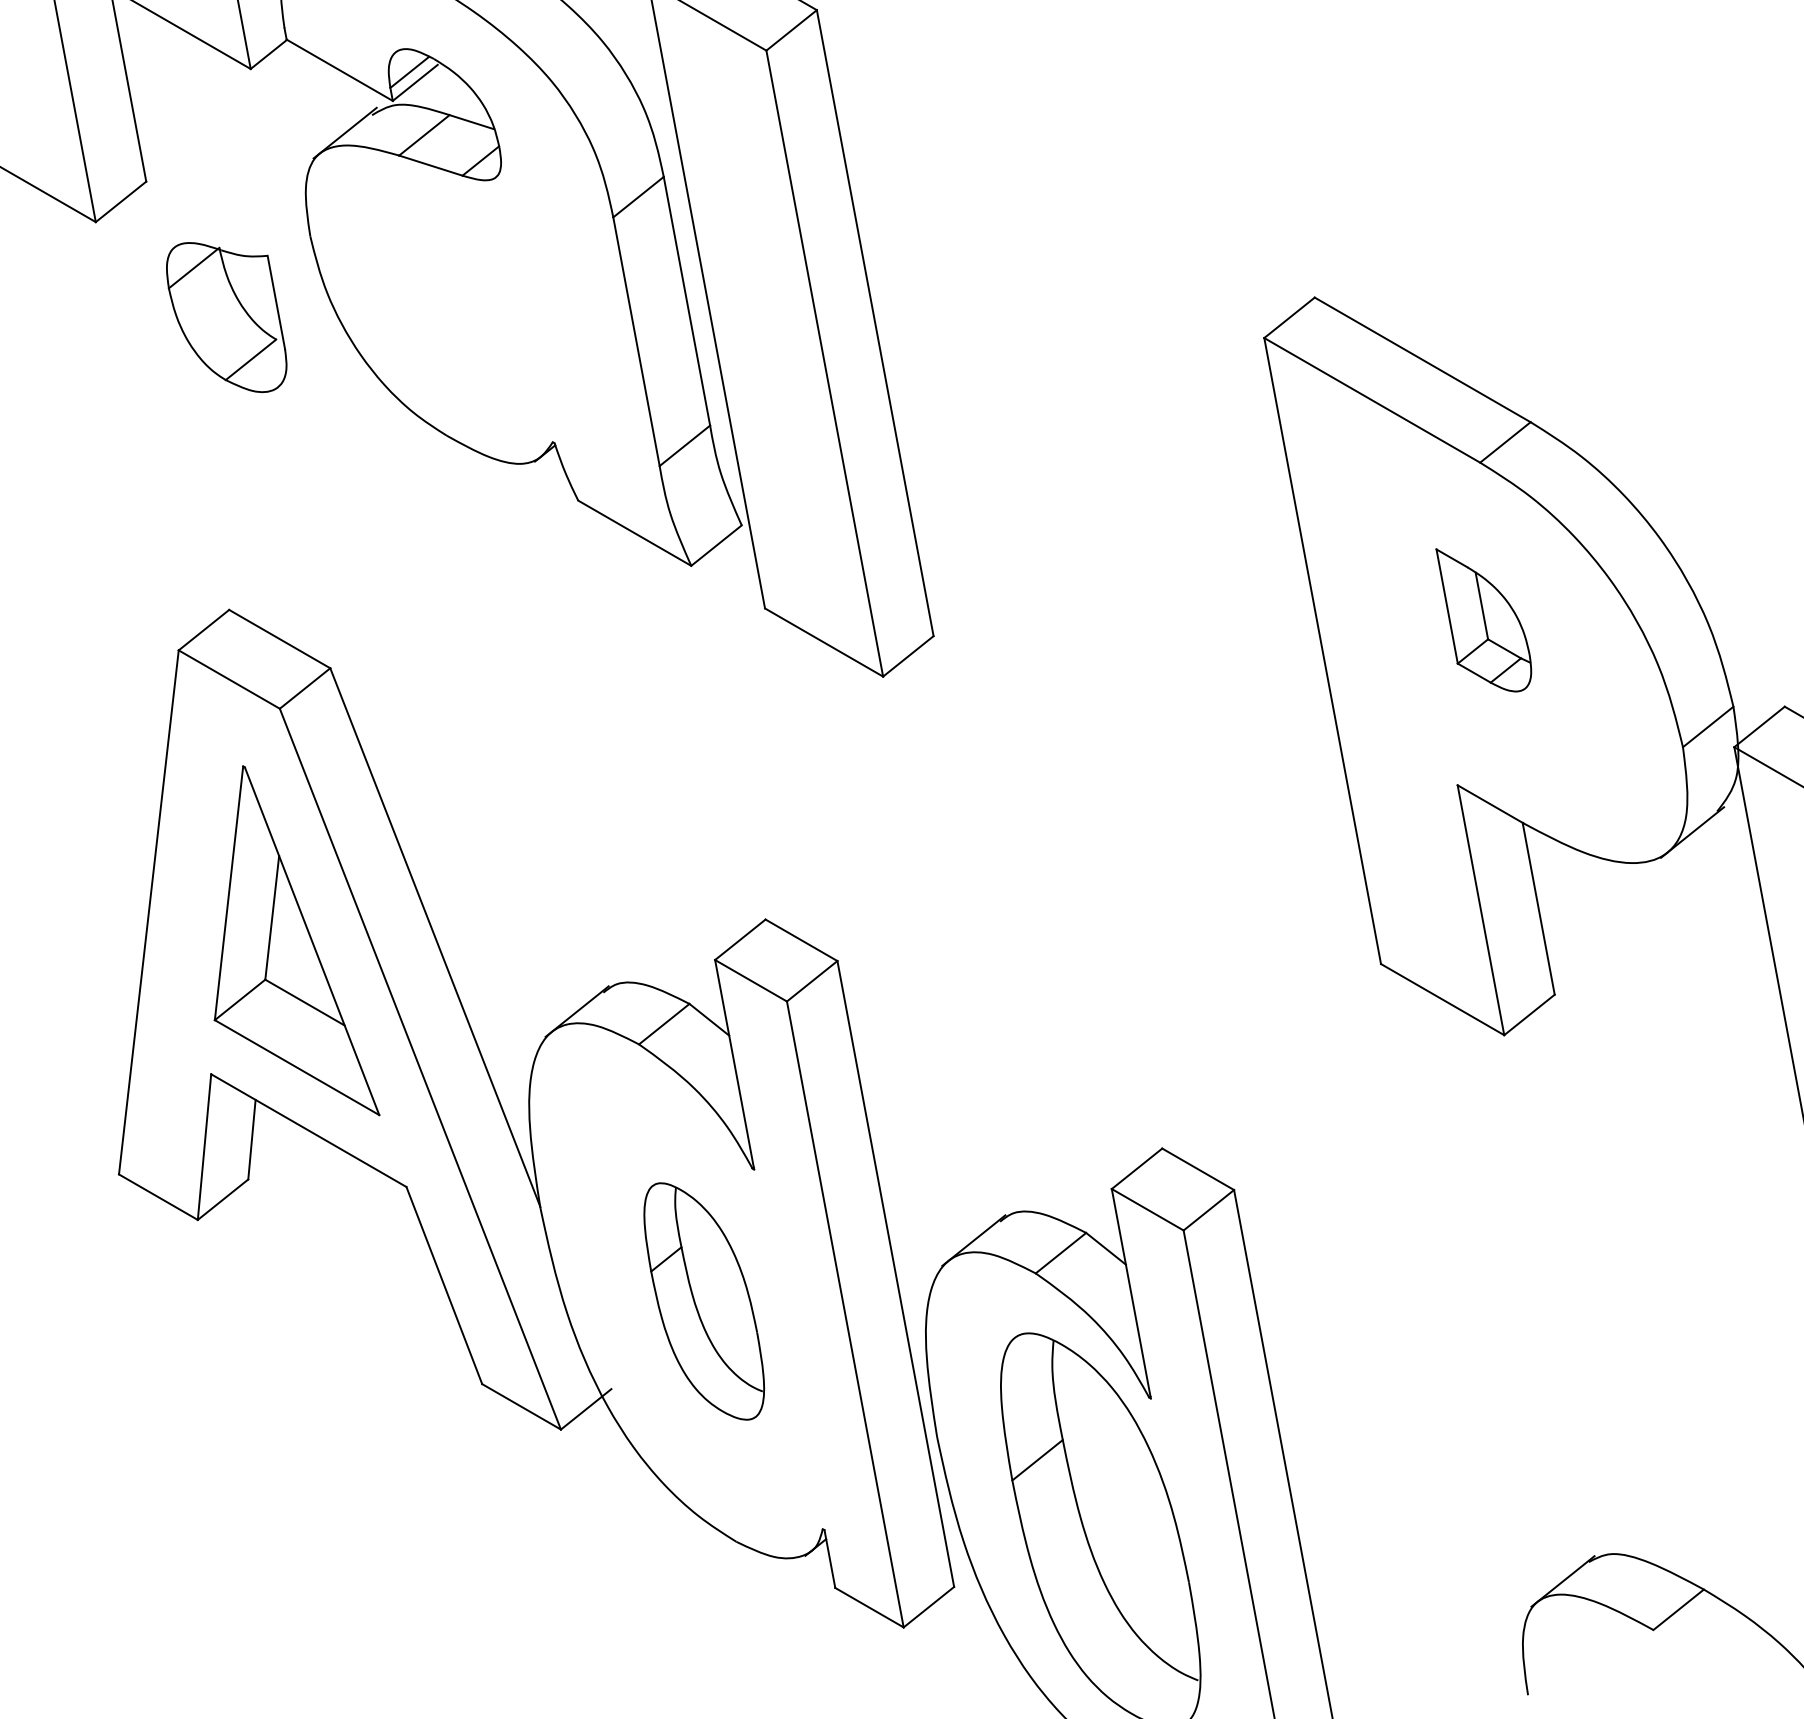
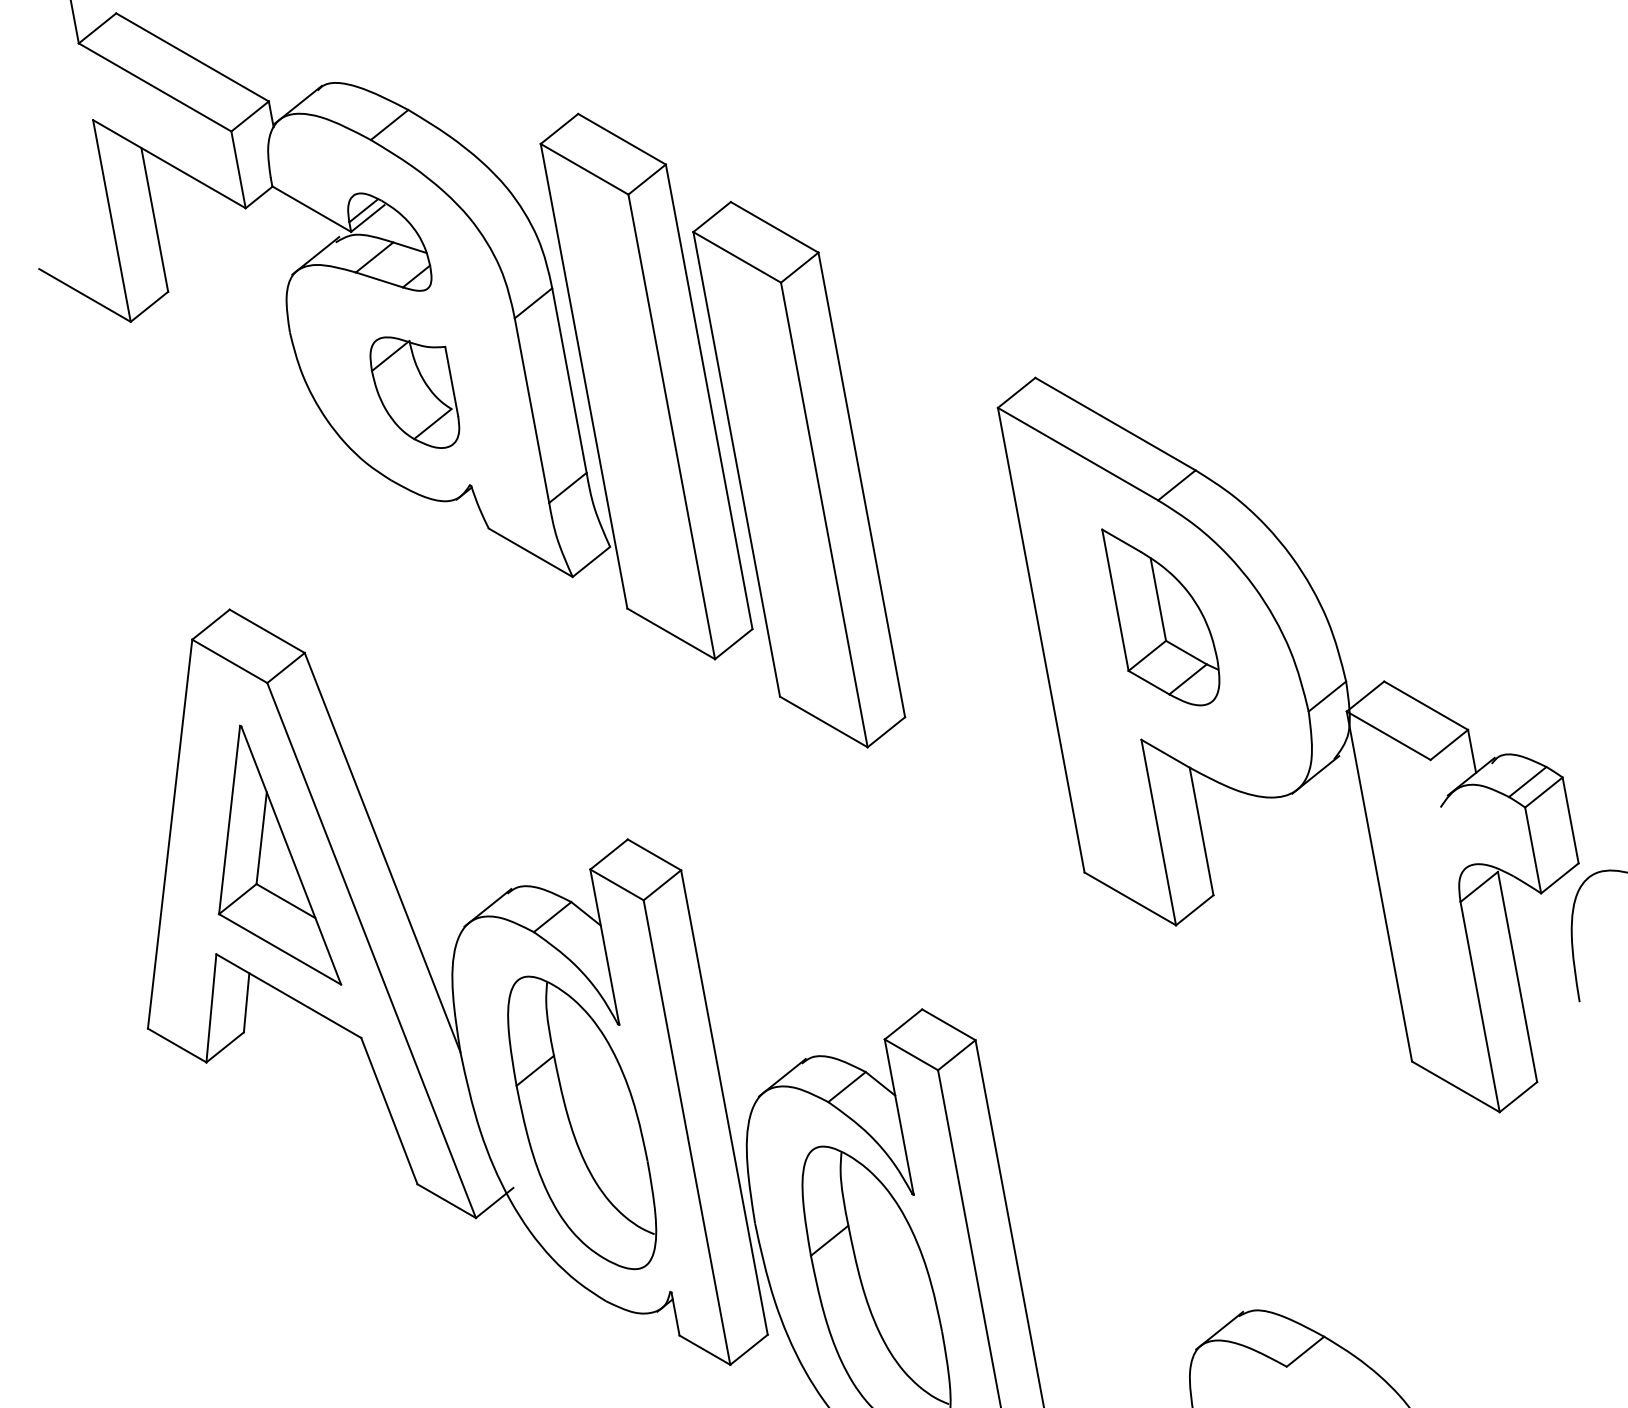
part: (226, 317) -> (414, 392), moved
part: (996, 427) -> (799, 474), added
part: (1483, 620) -> (1160, 617), size x1.67
part: (704, 1300) -> (582, 1122), size x1.67

